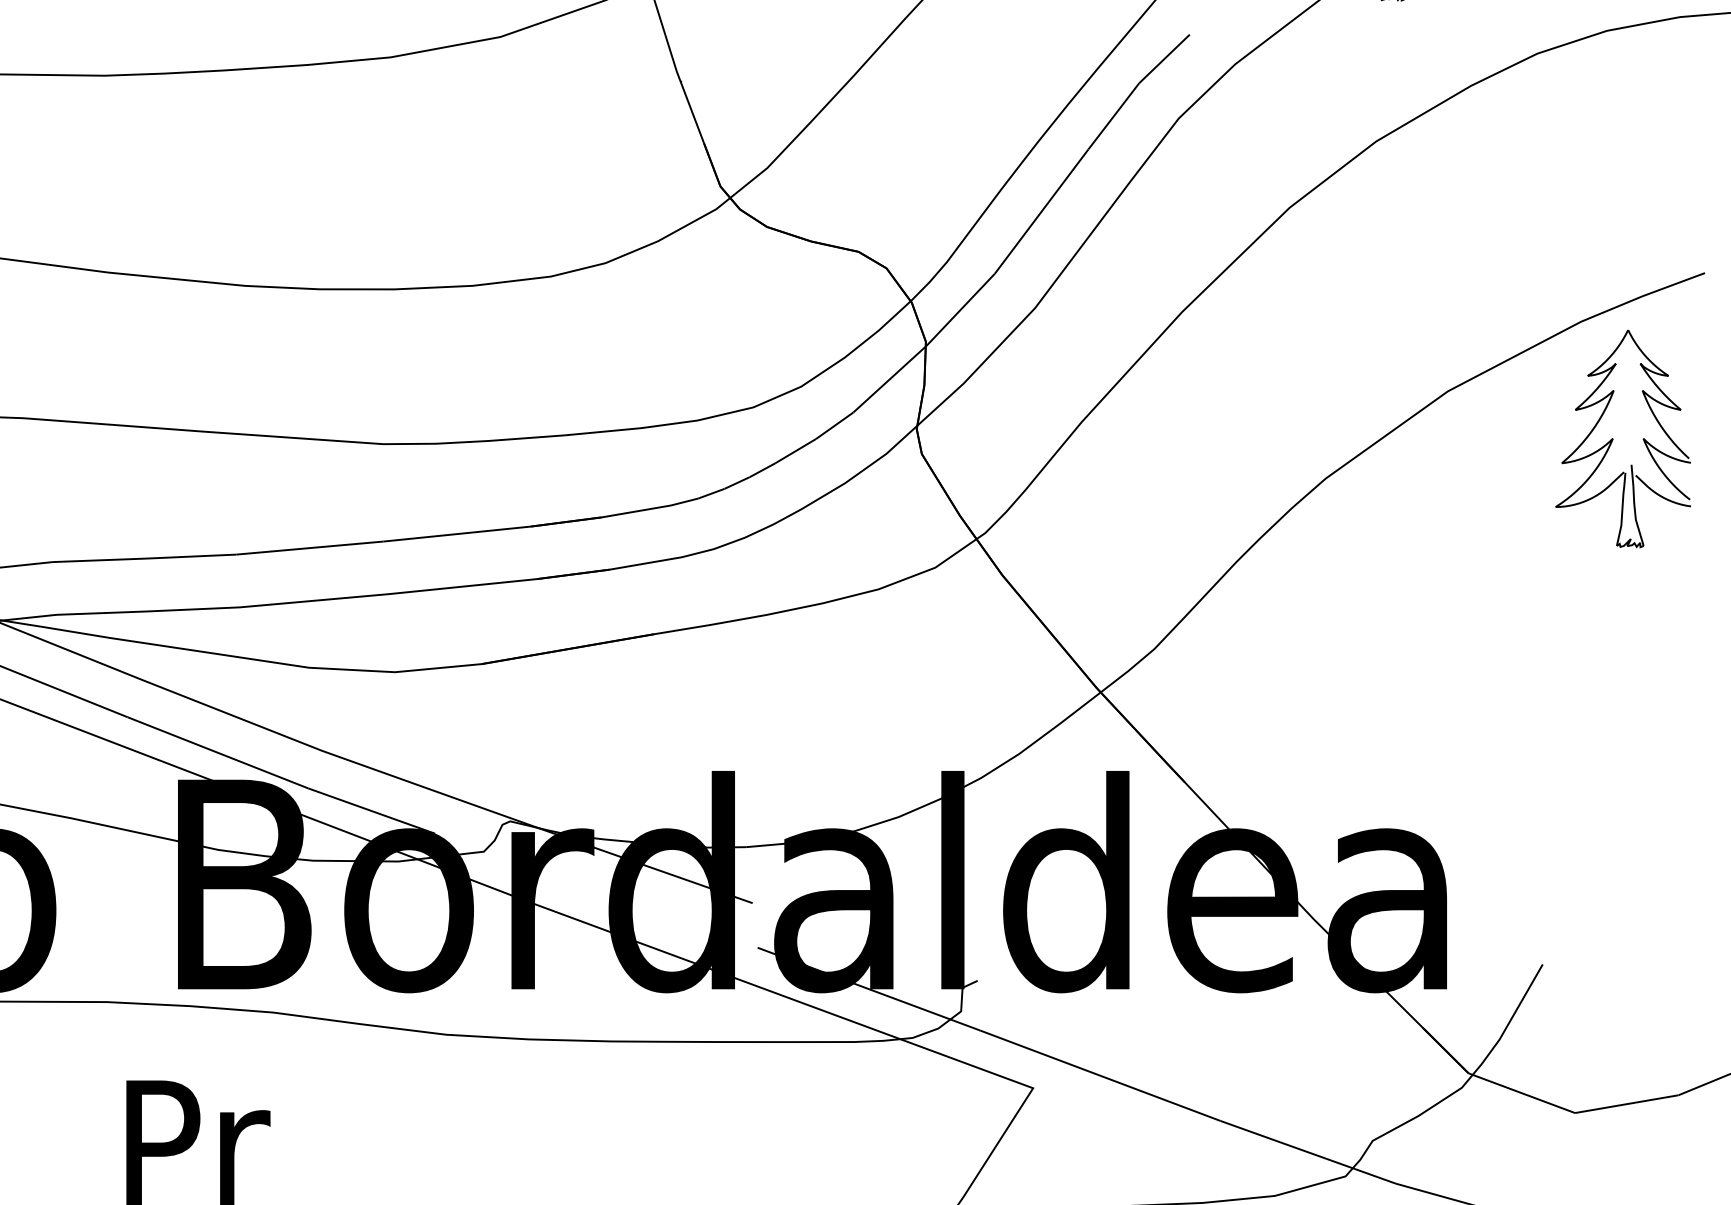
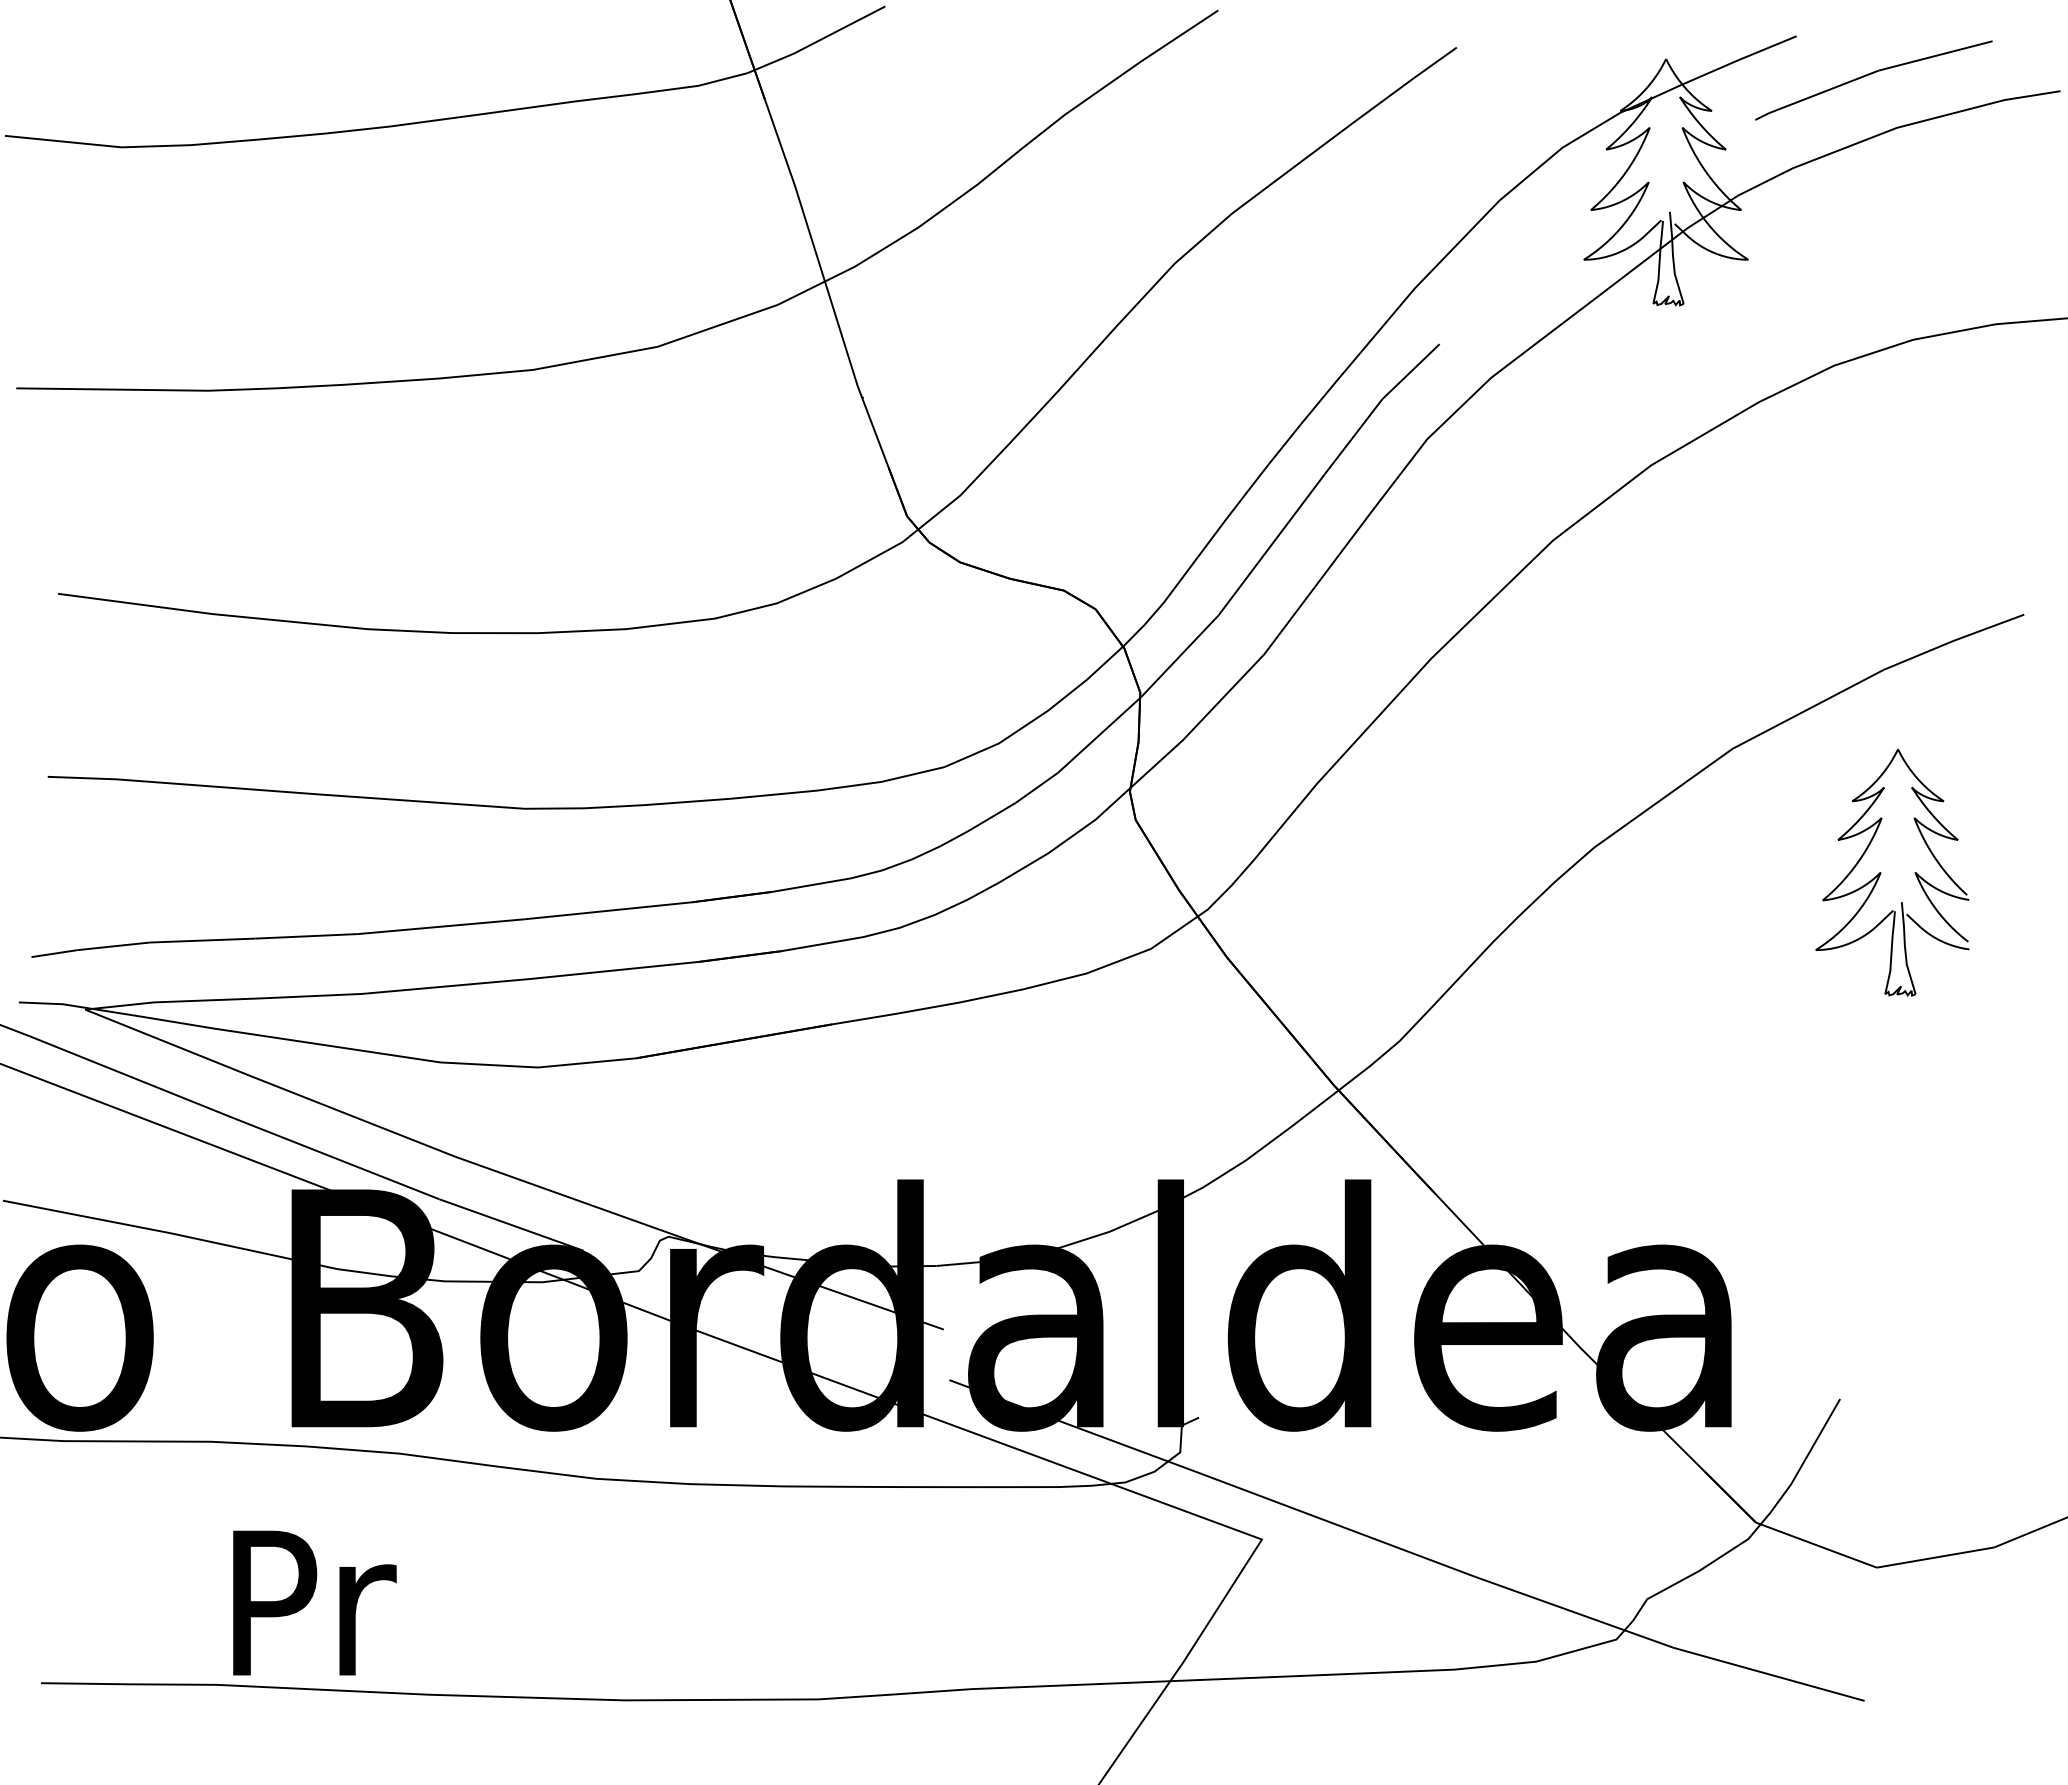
part: (1613, 438) -> (1881, 872), moved

